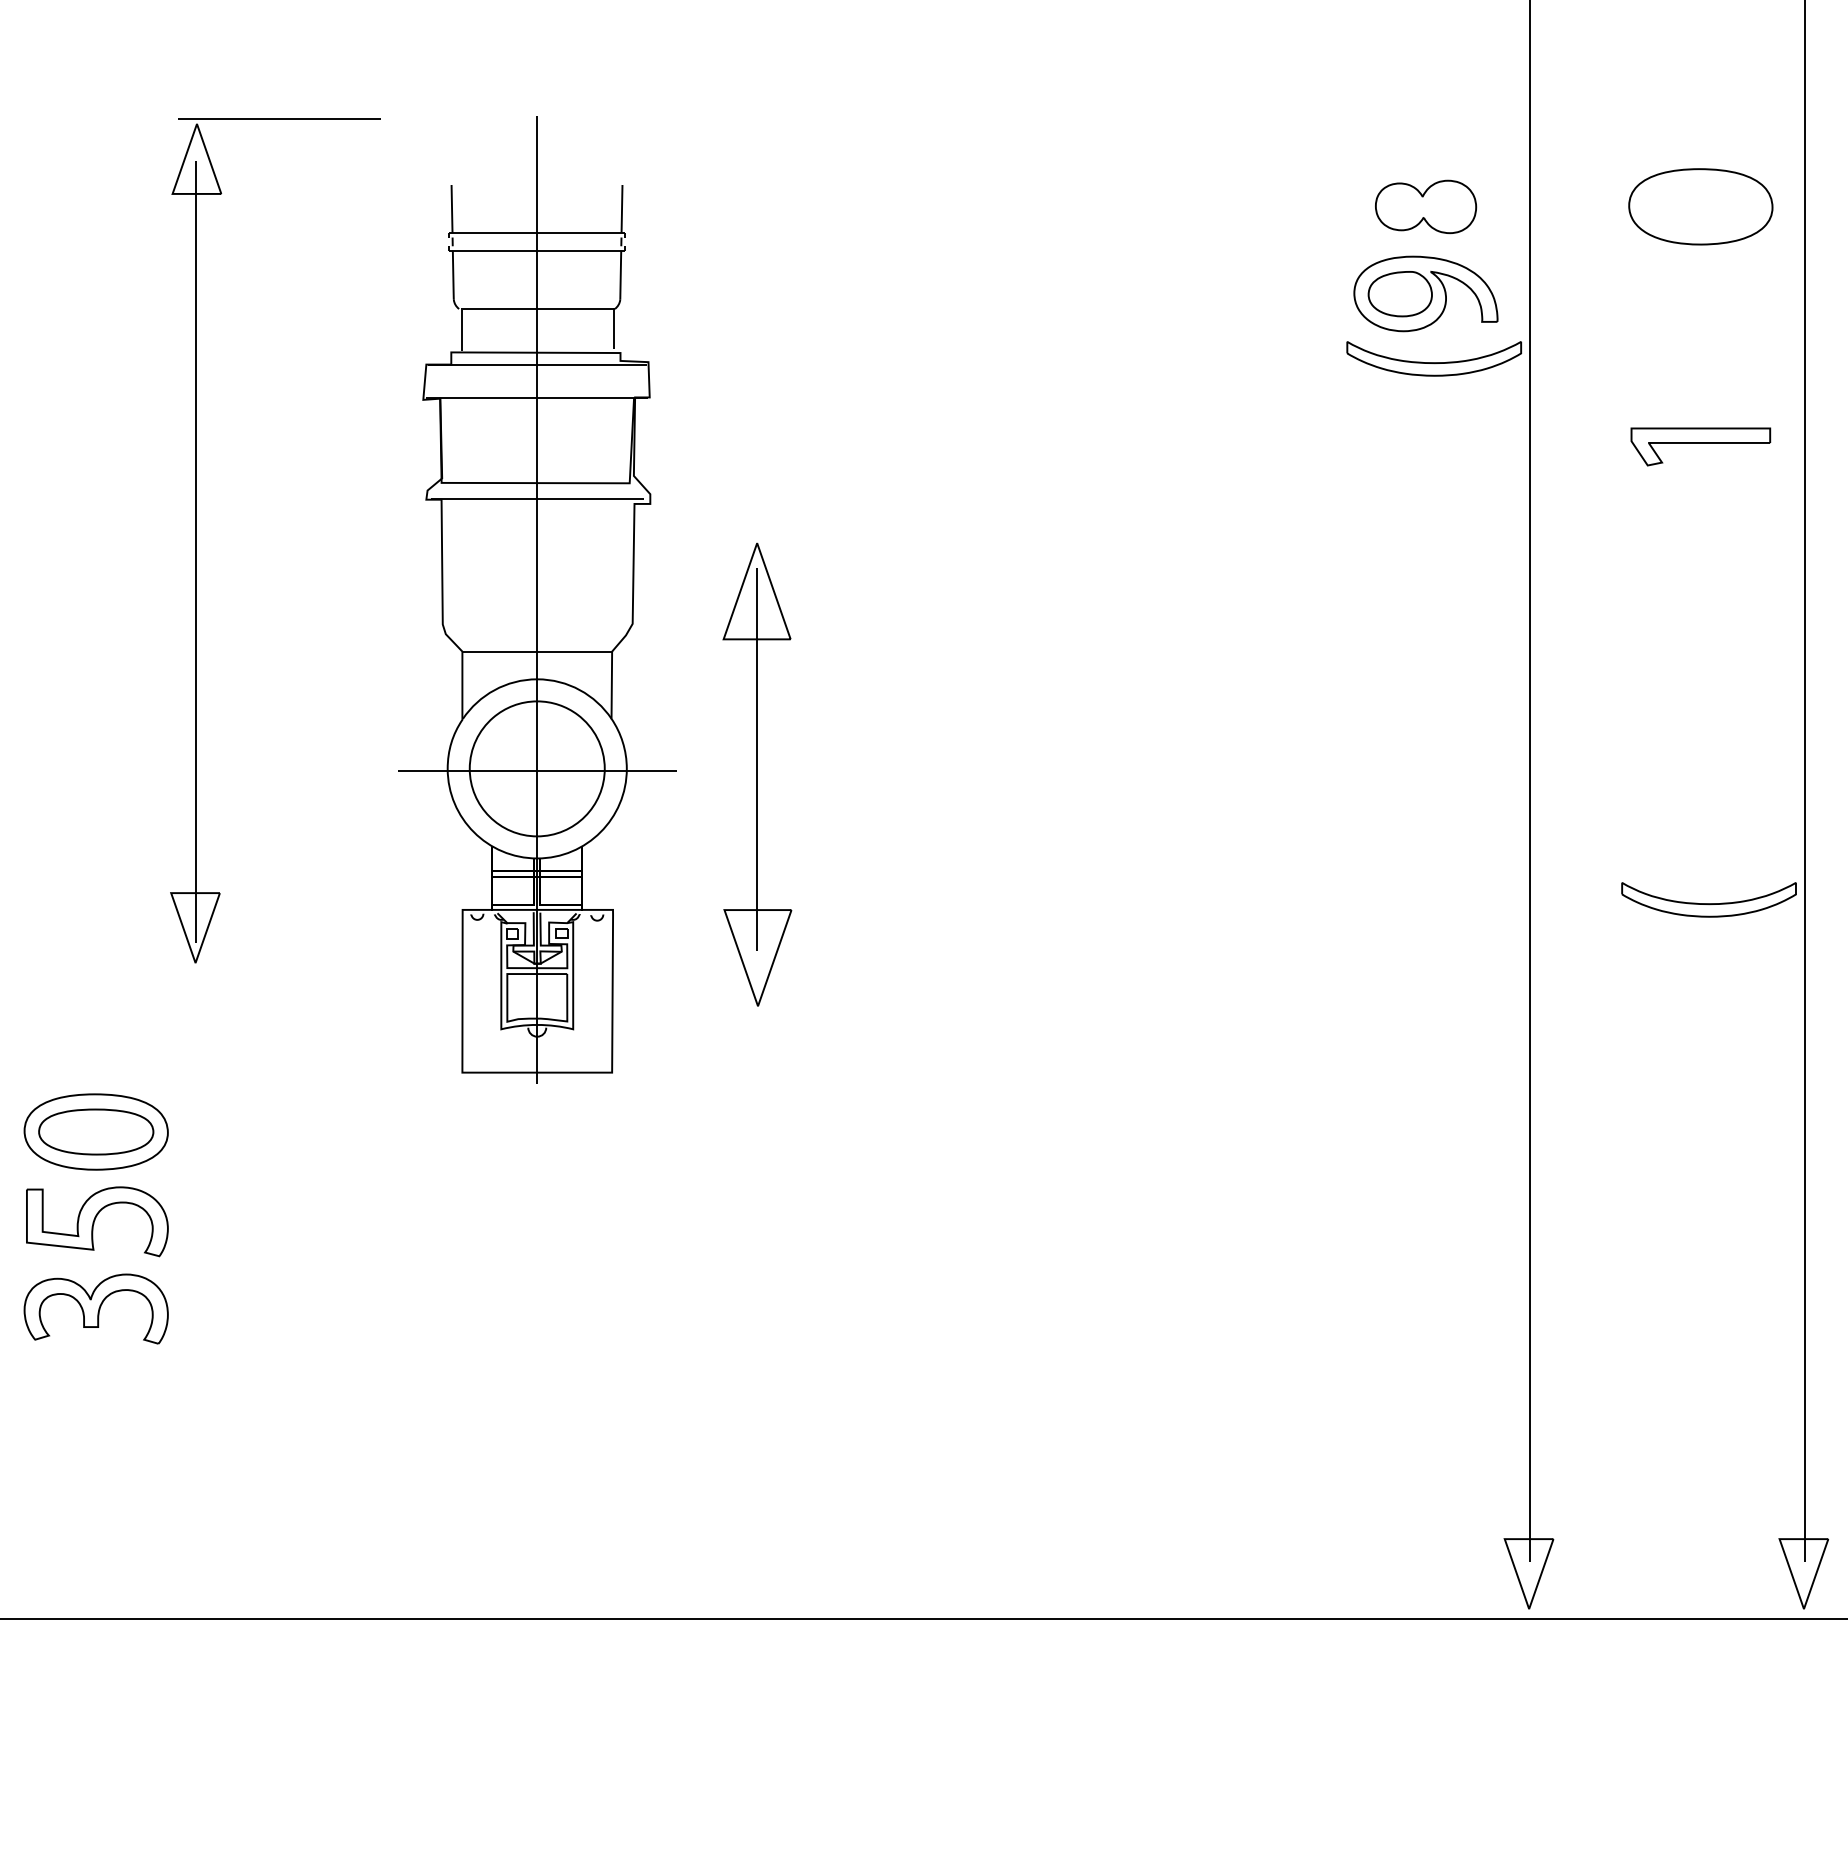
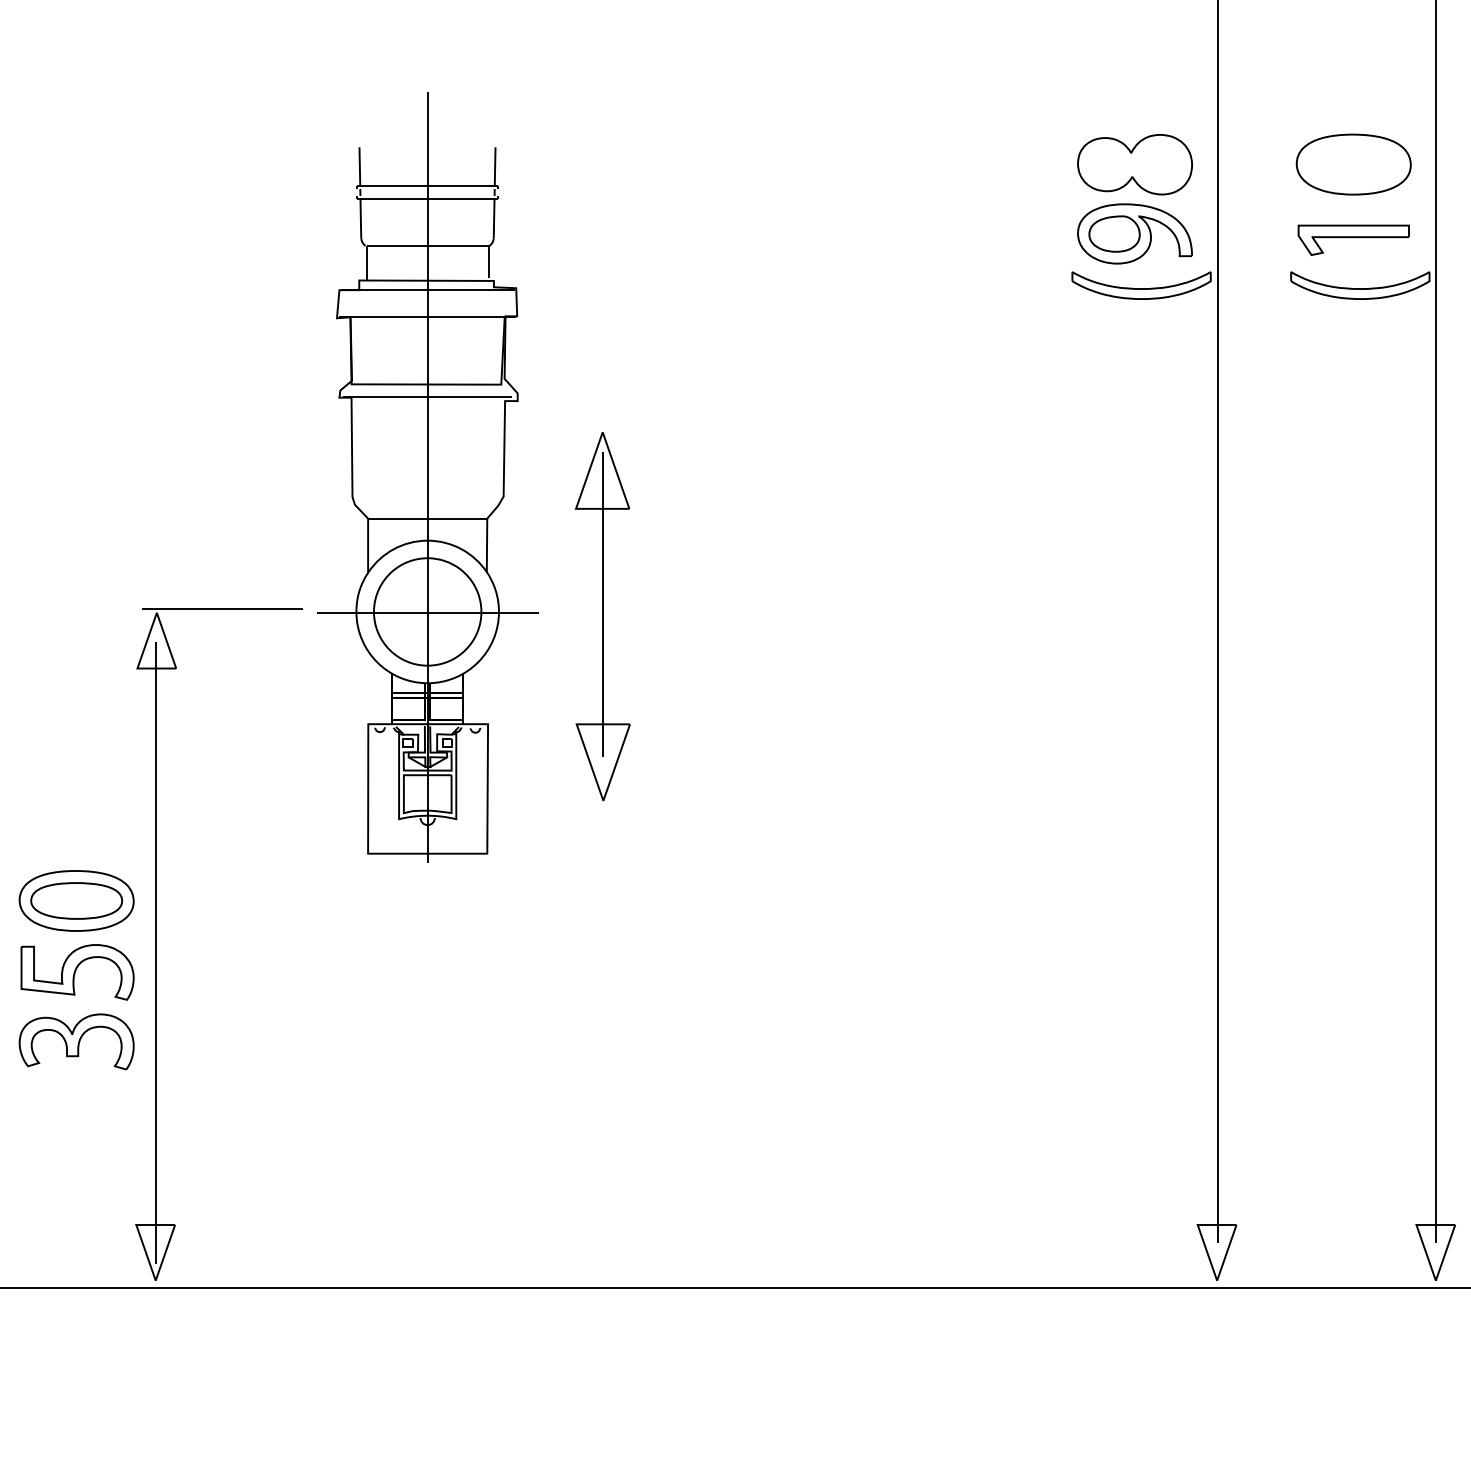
part: (1425, 206) -> (1134, 164), size x1.43
part: (1700, 446) -> (1353, 239), moved
part: (196, 540) -> (156, 944), moved
part: (1708, 899) -> (1359, 285), moved

